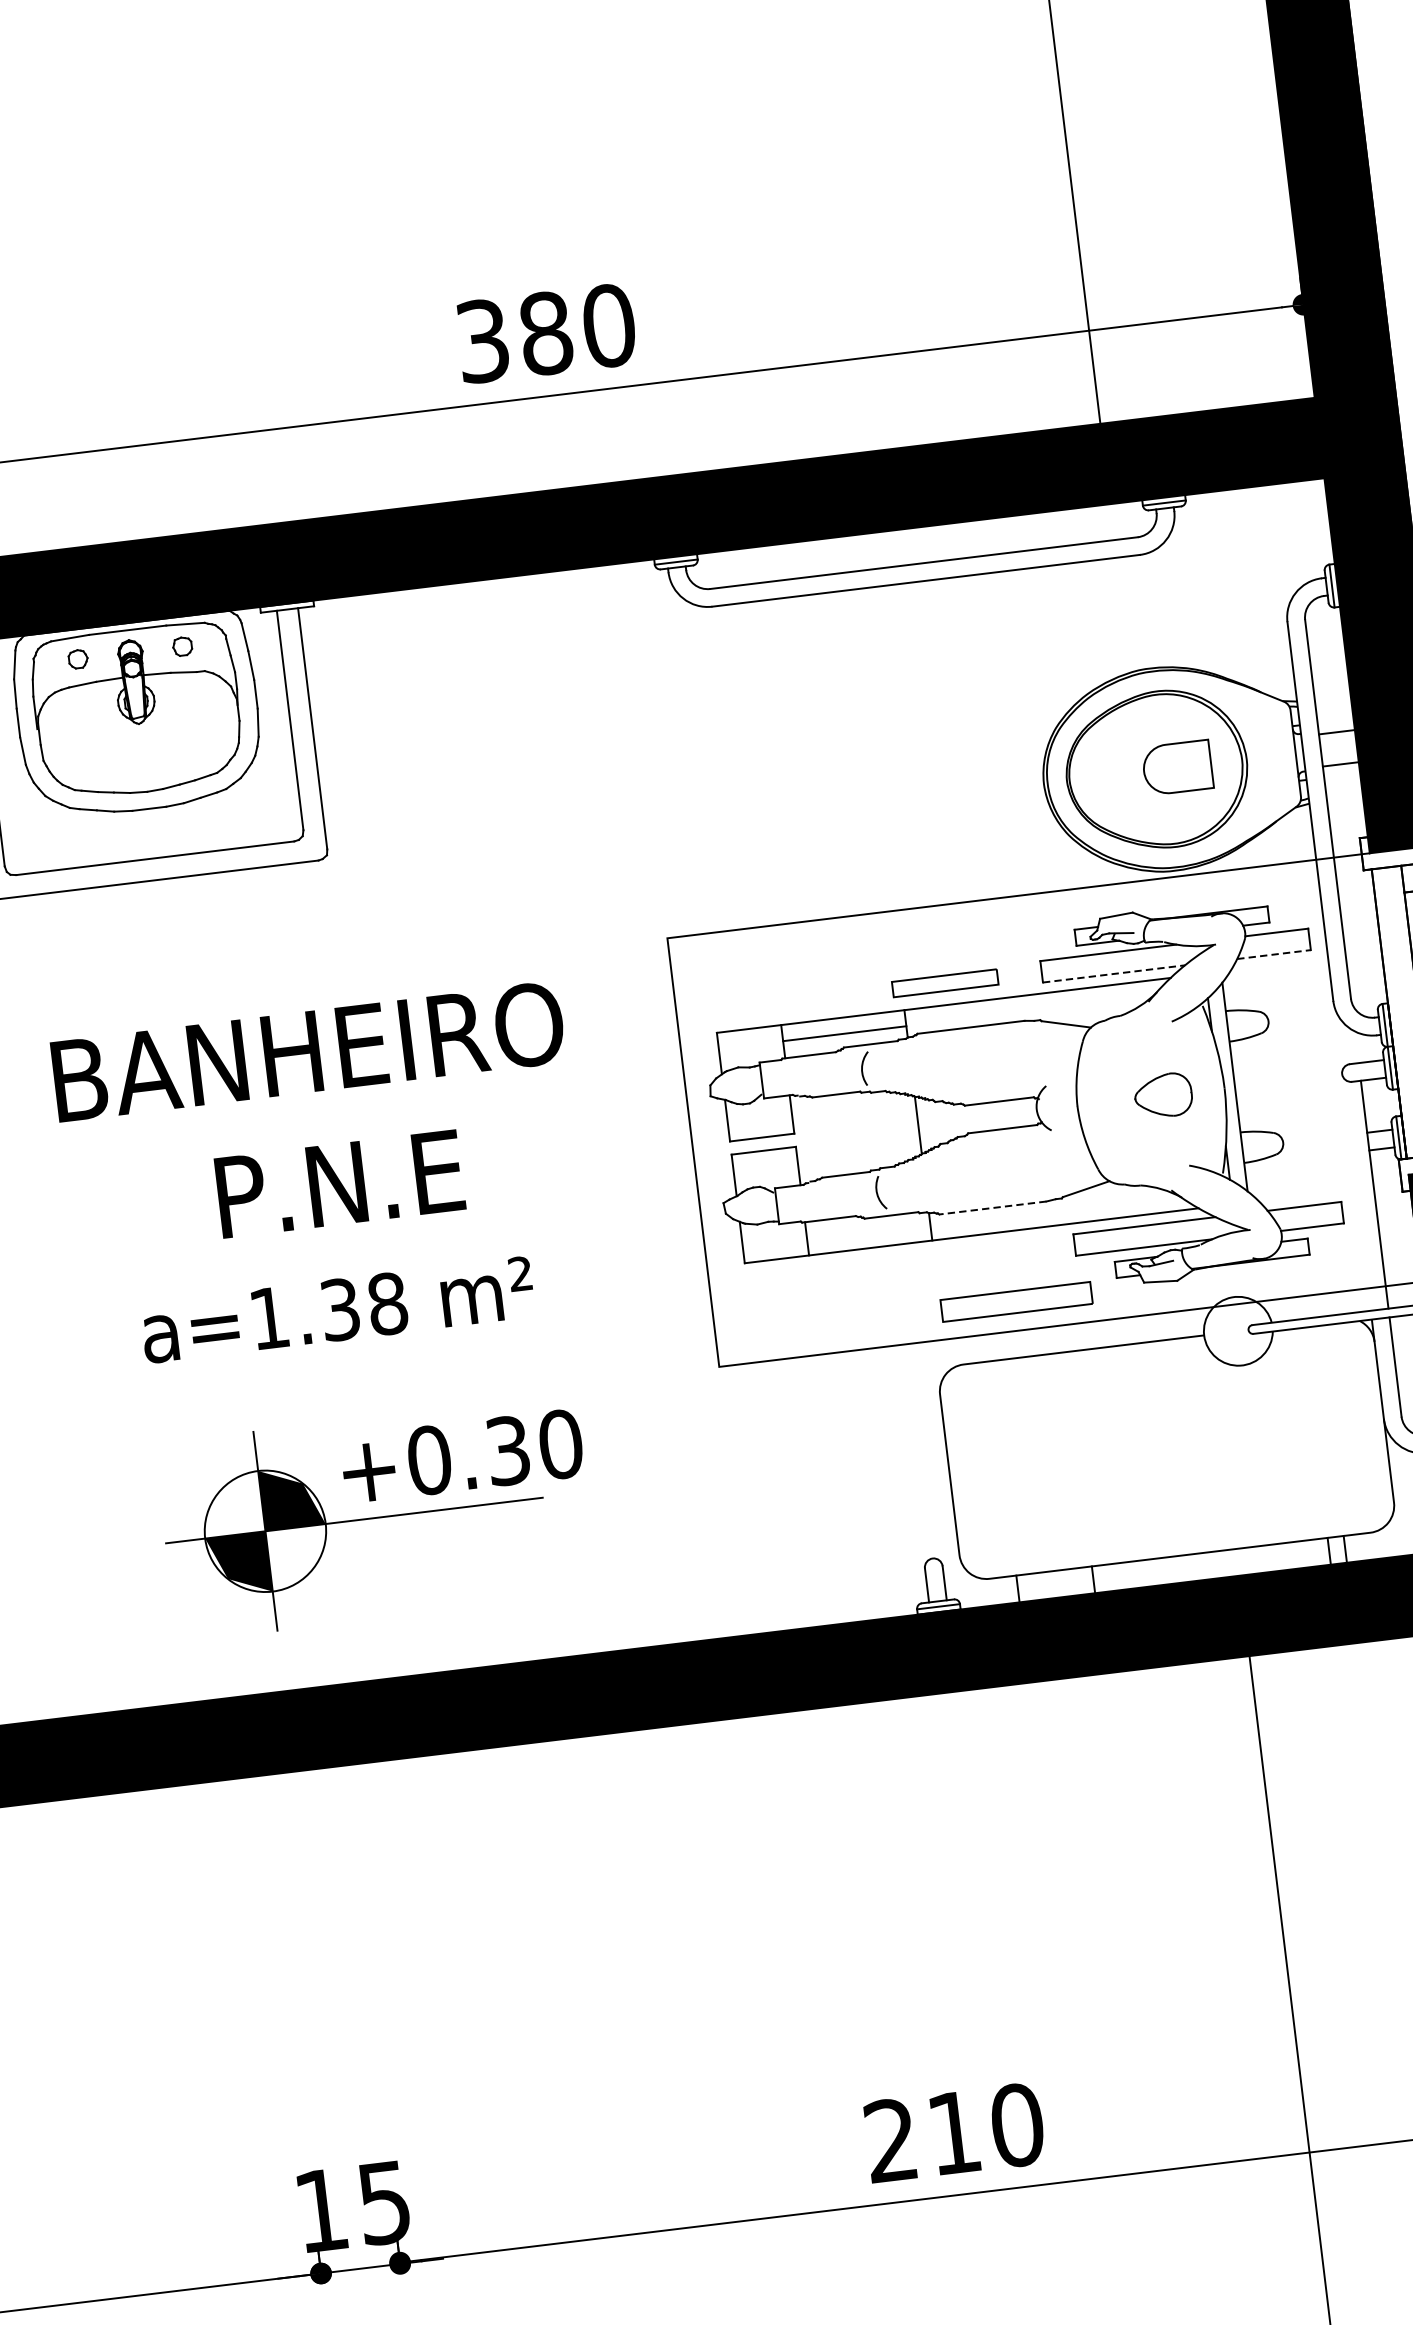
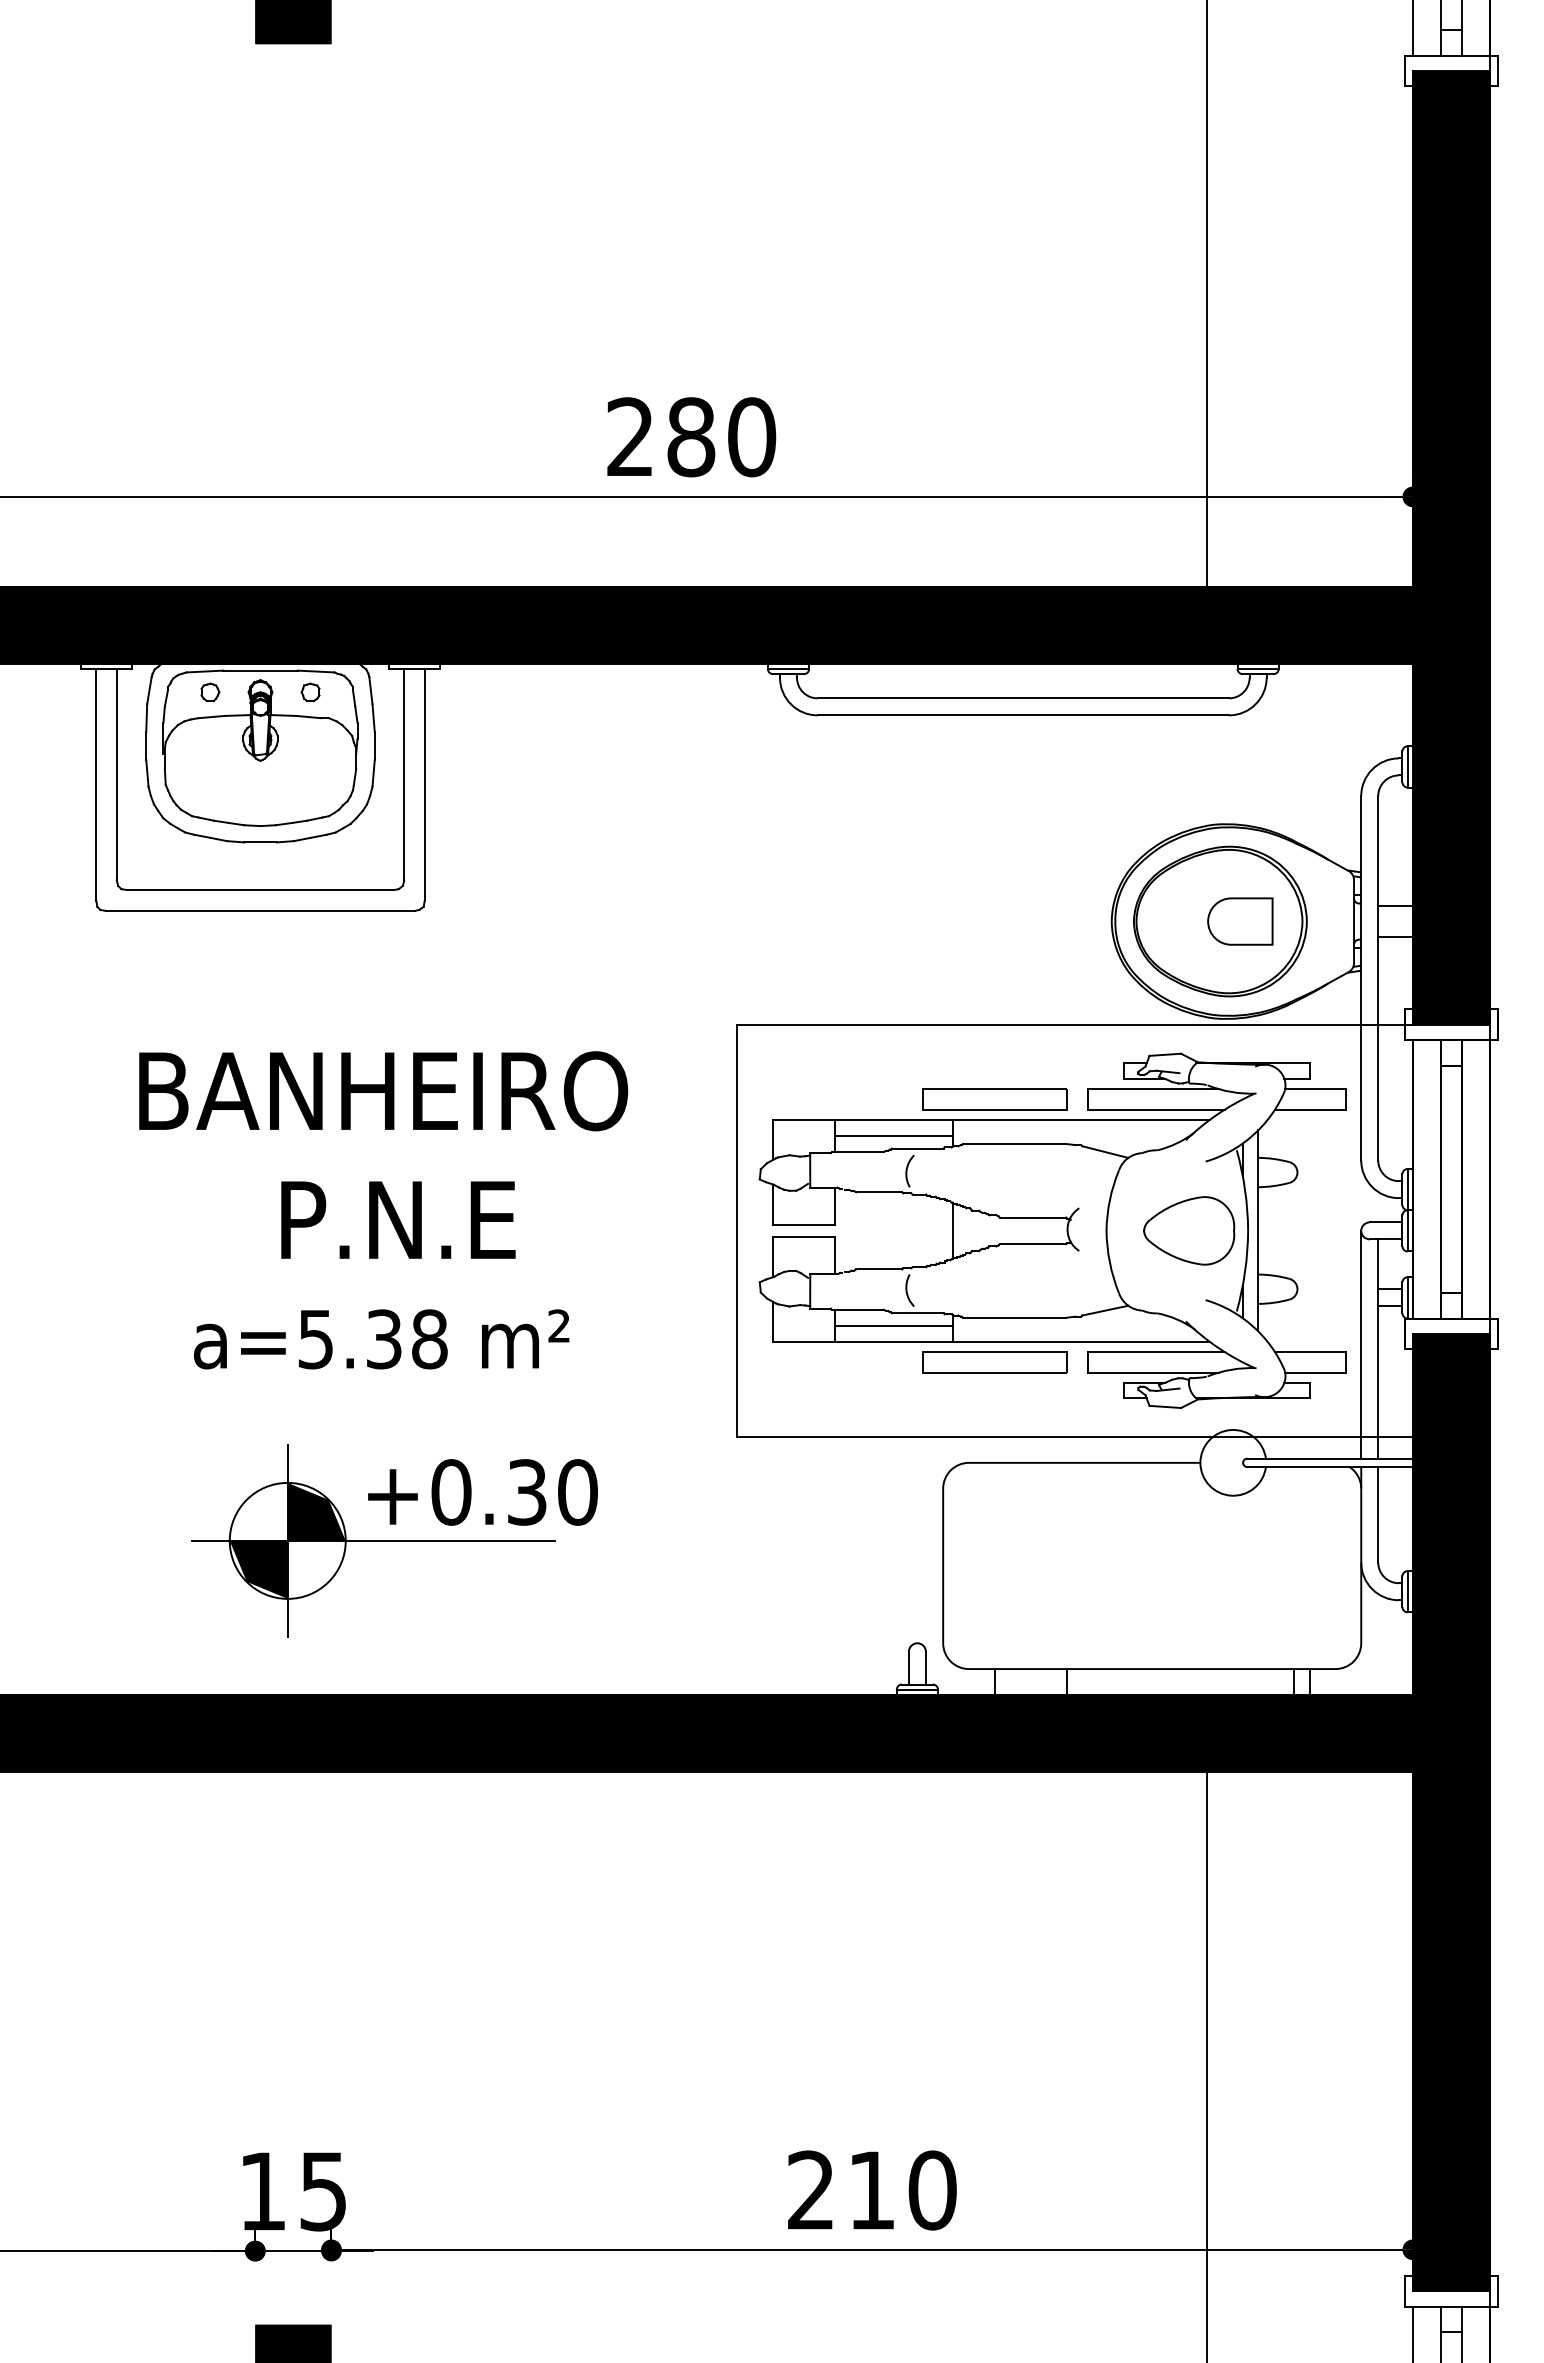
text: (482, 341) -> (630, 437), 380 -> 280
line: (1274, 954) -> (1310, 1109), dashed -> solid
line: (1114, 973) -> (1156, 1109), dashed -> solid
part: (944, 983) -> (994, 1099), size x1.43
part: (1163, 1095) -> (1189, 1230), size x1.67
line: (1356, 1192) -> (1361, 1344), added
line: (992, 1207) -> (1014, 1317), dashed -> solid
line: (868, 1232) -> (893, 1326), added
part: (1015, 1301) -> (994, 1362), moved
text: (268, 1318) -> (315, 1339), a=1.38 -> a=5.38

